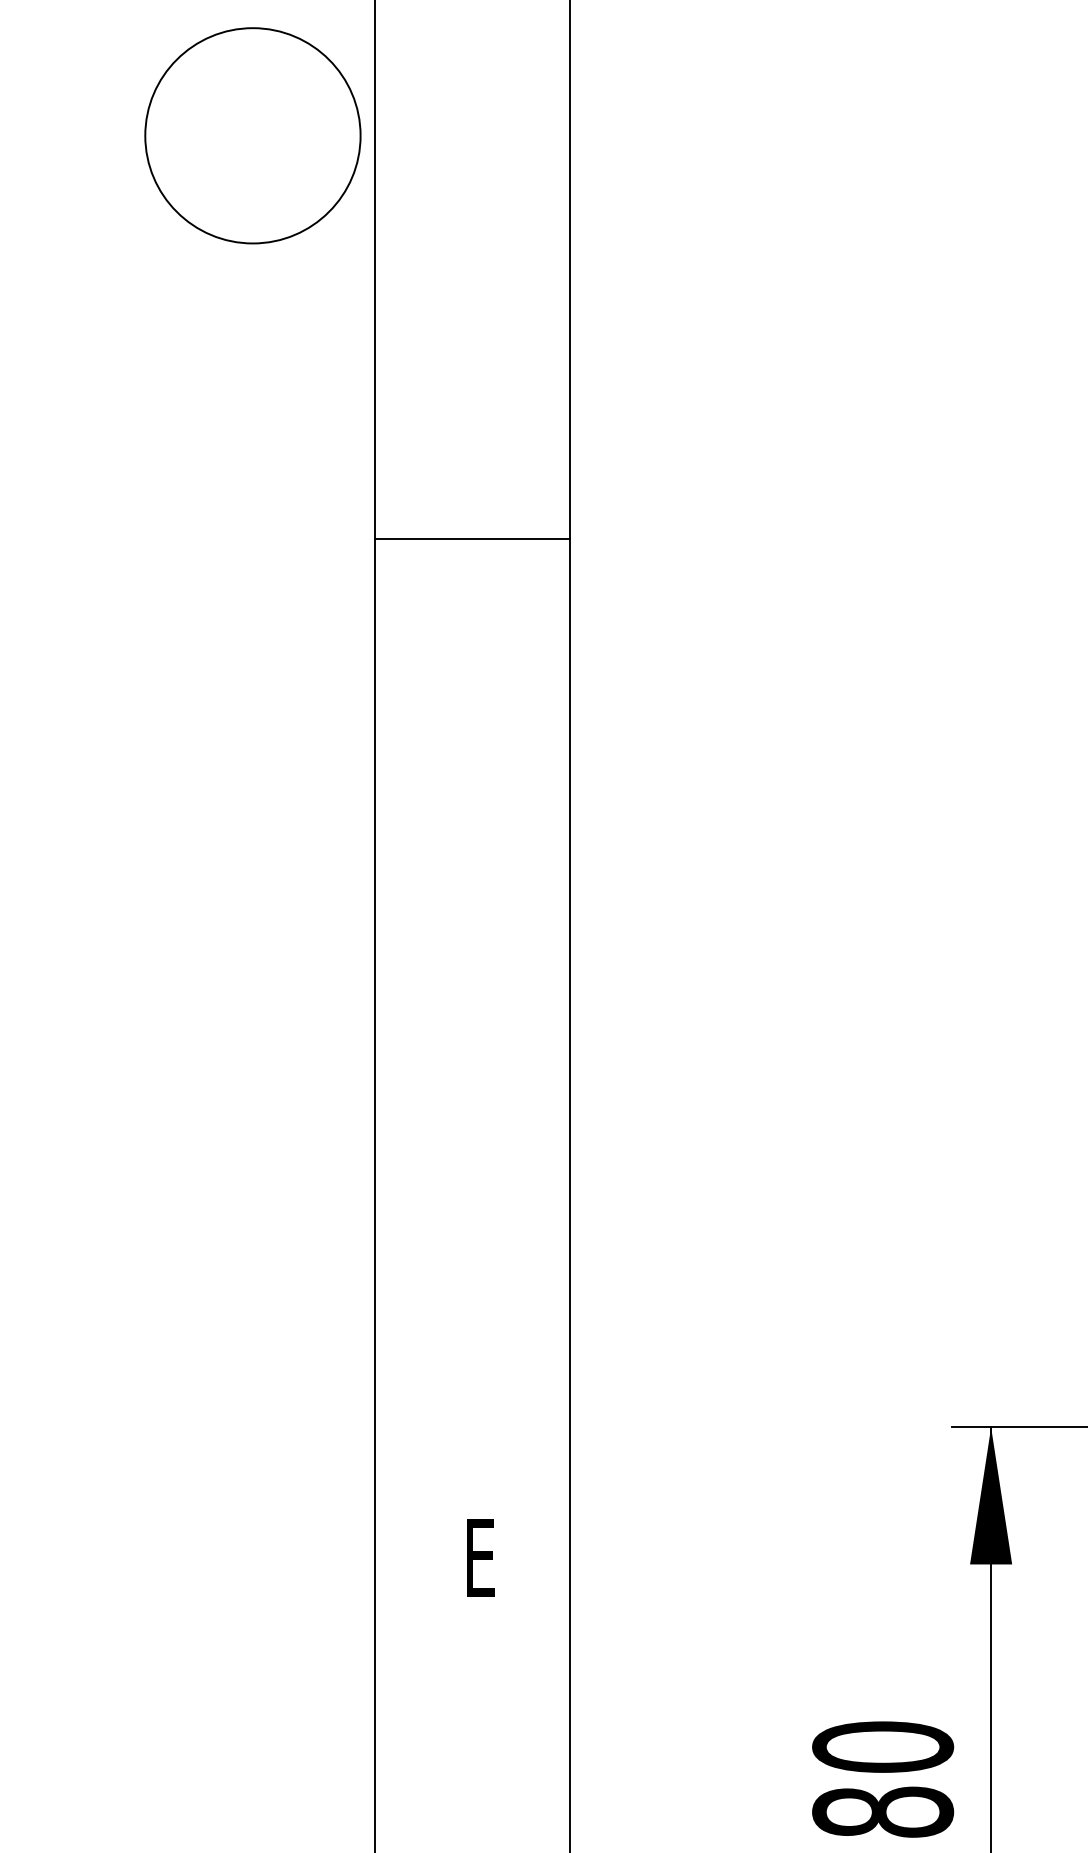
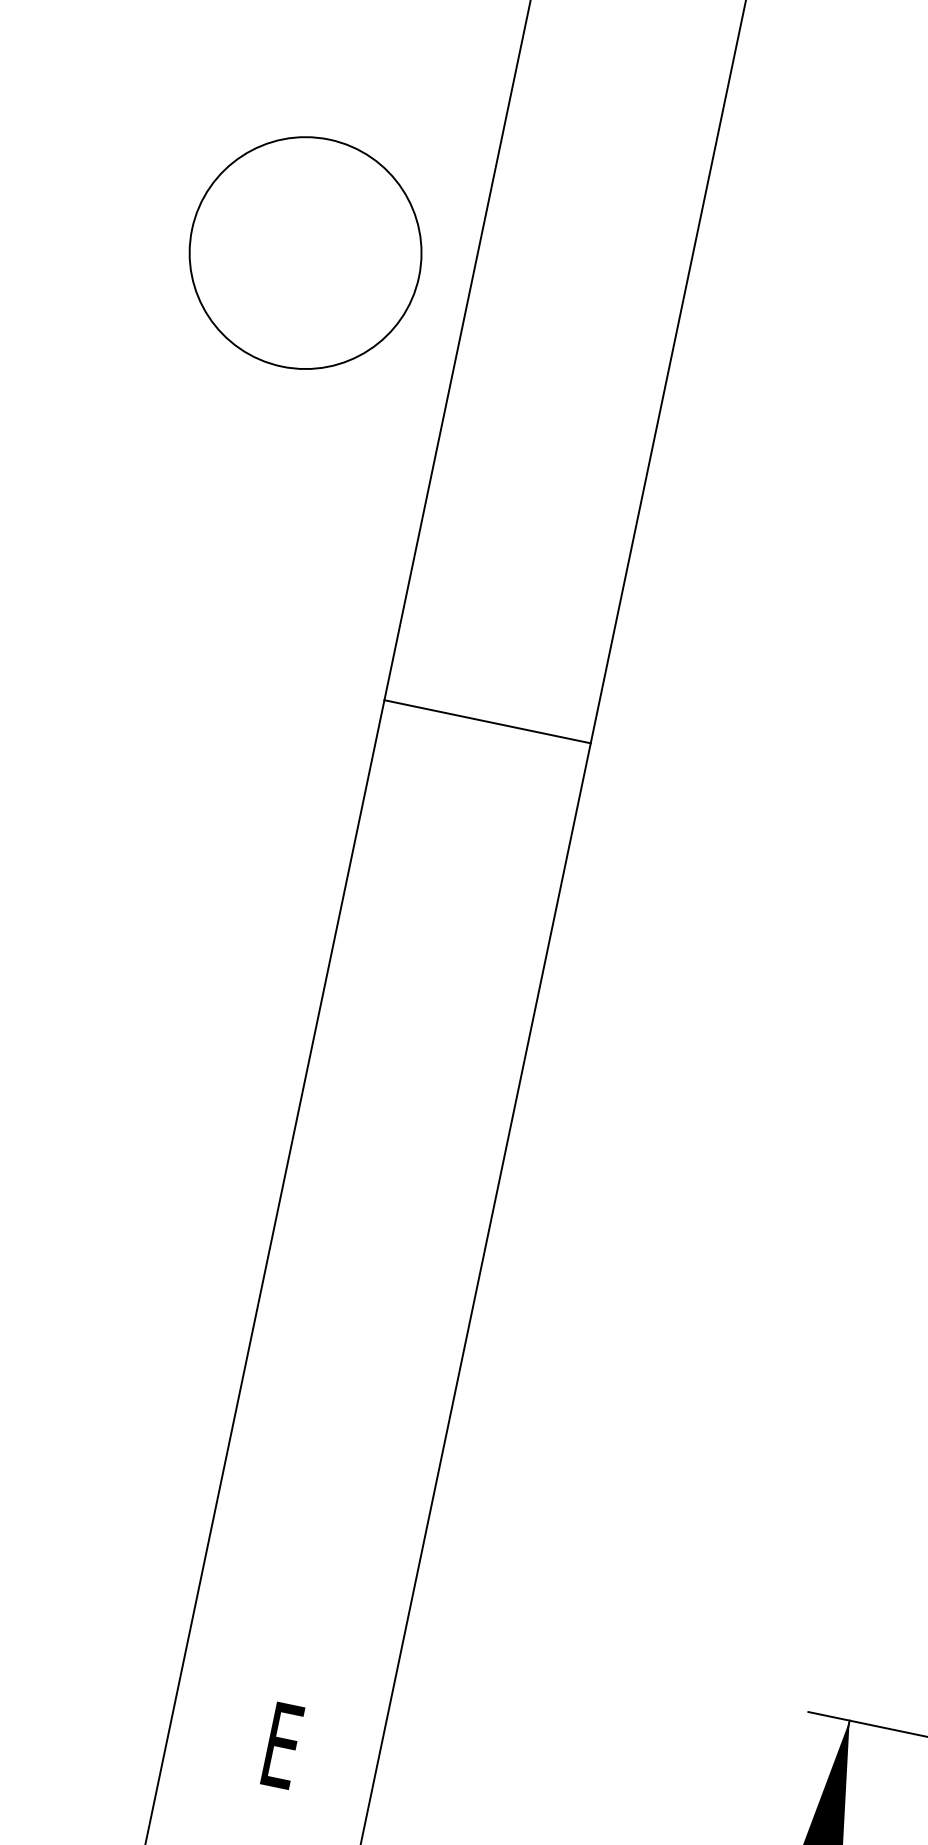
circle: (252, 135) -> (305, 252), moved
line: (472, 539) -> (487, 722), moved

